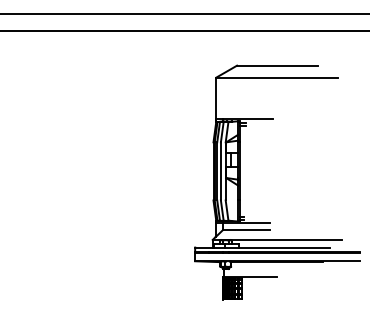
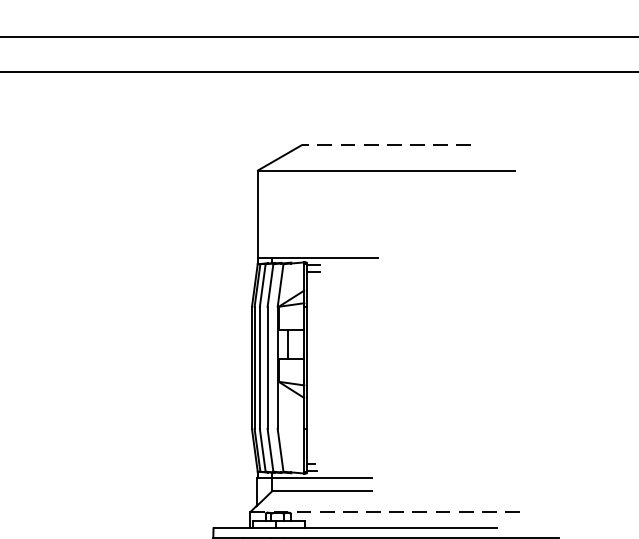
line: (276, 65) -> (384, 144), solid -> dashed
line: (277, 239) -> (386, 511), solid -> dashed

